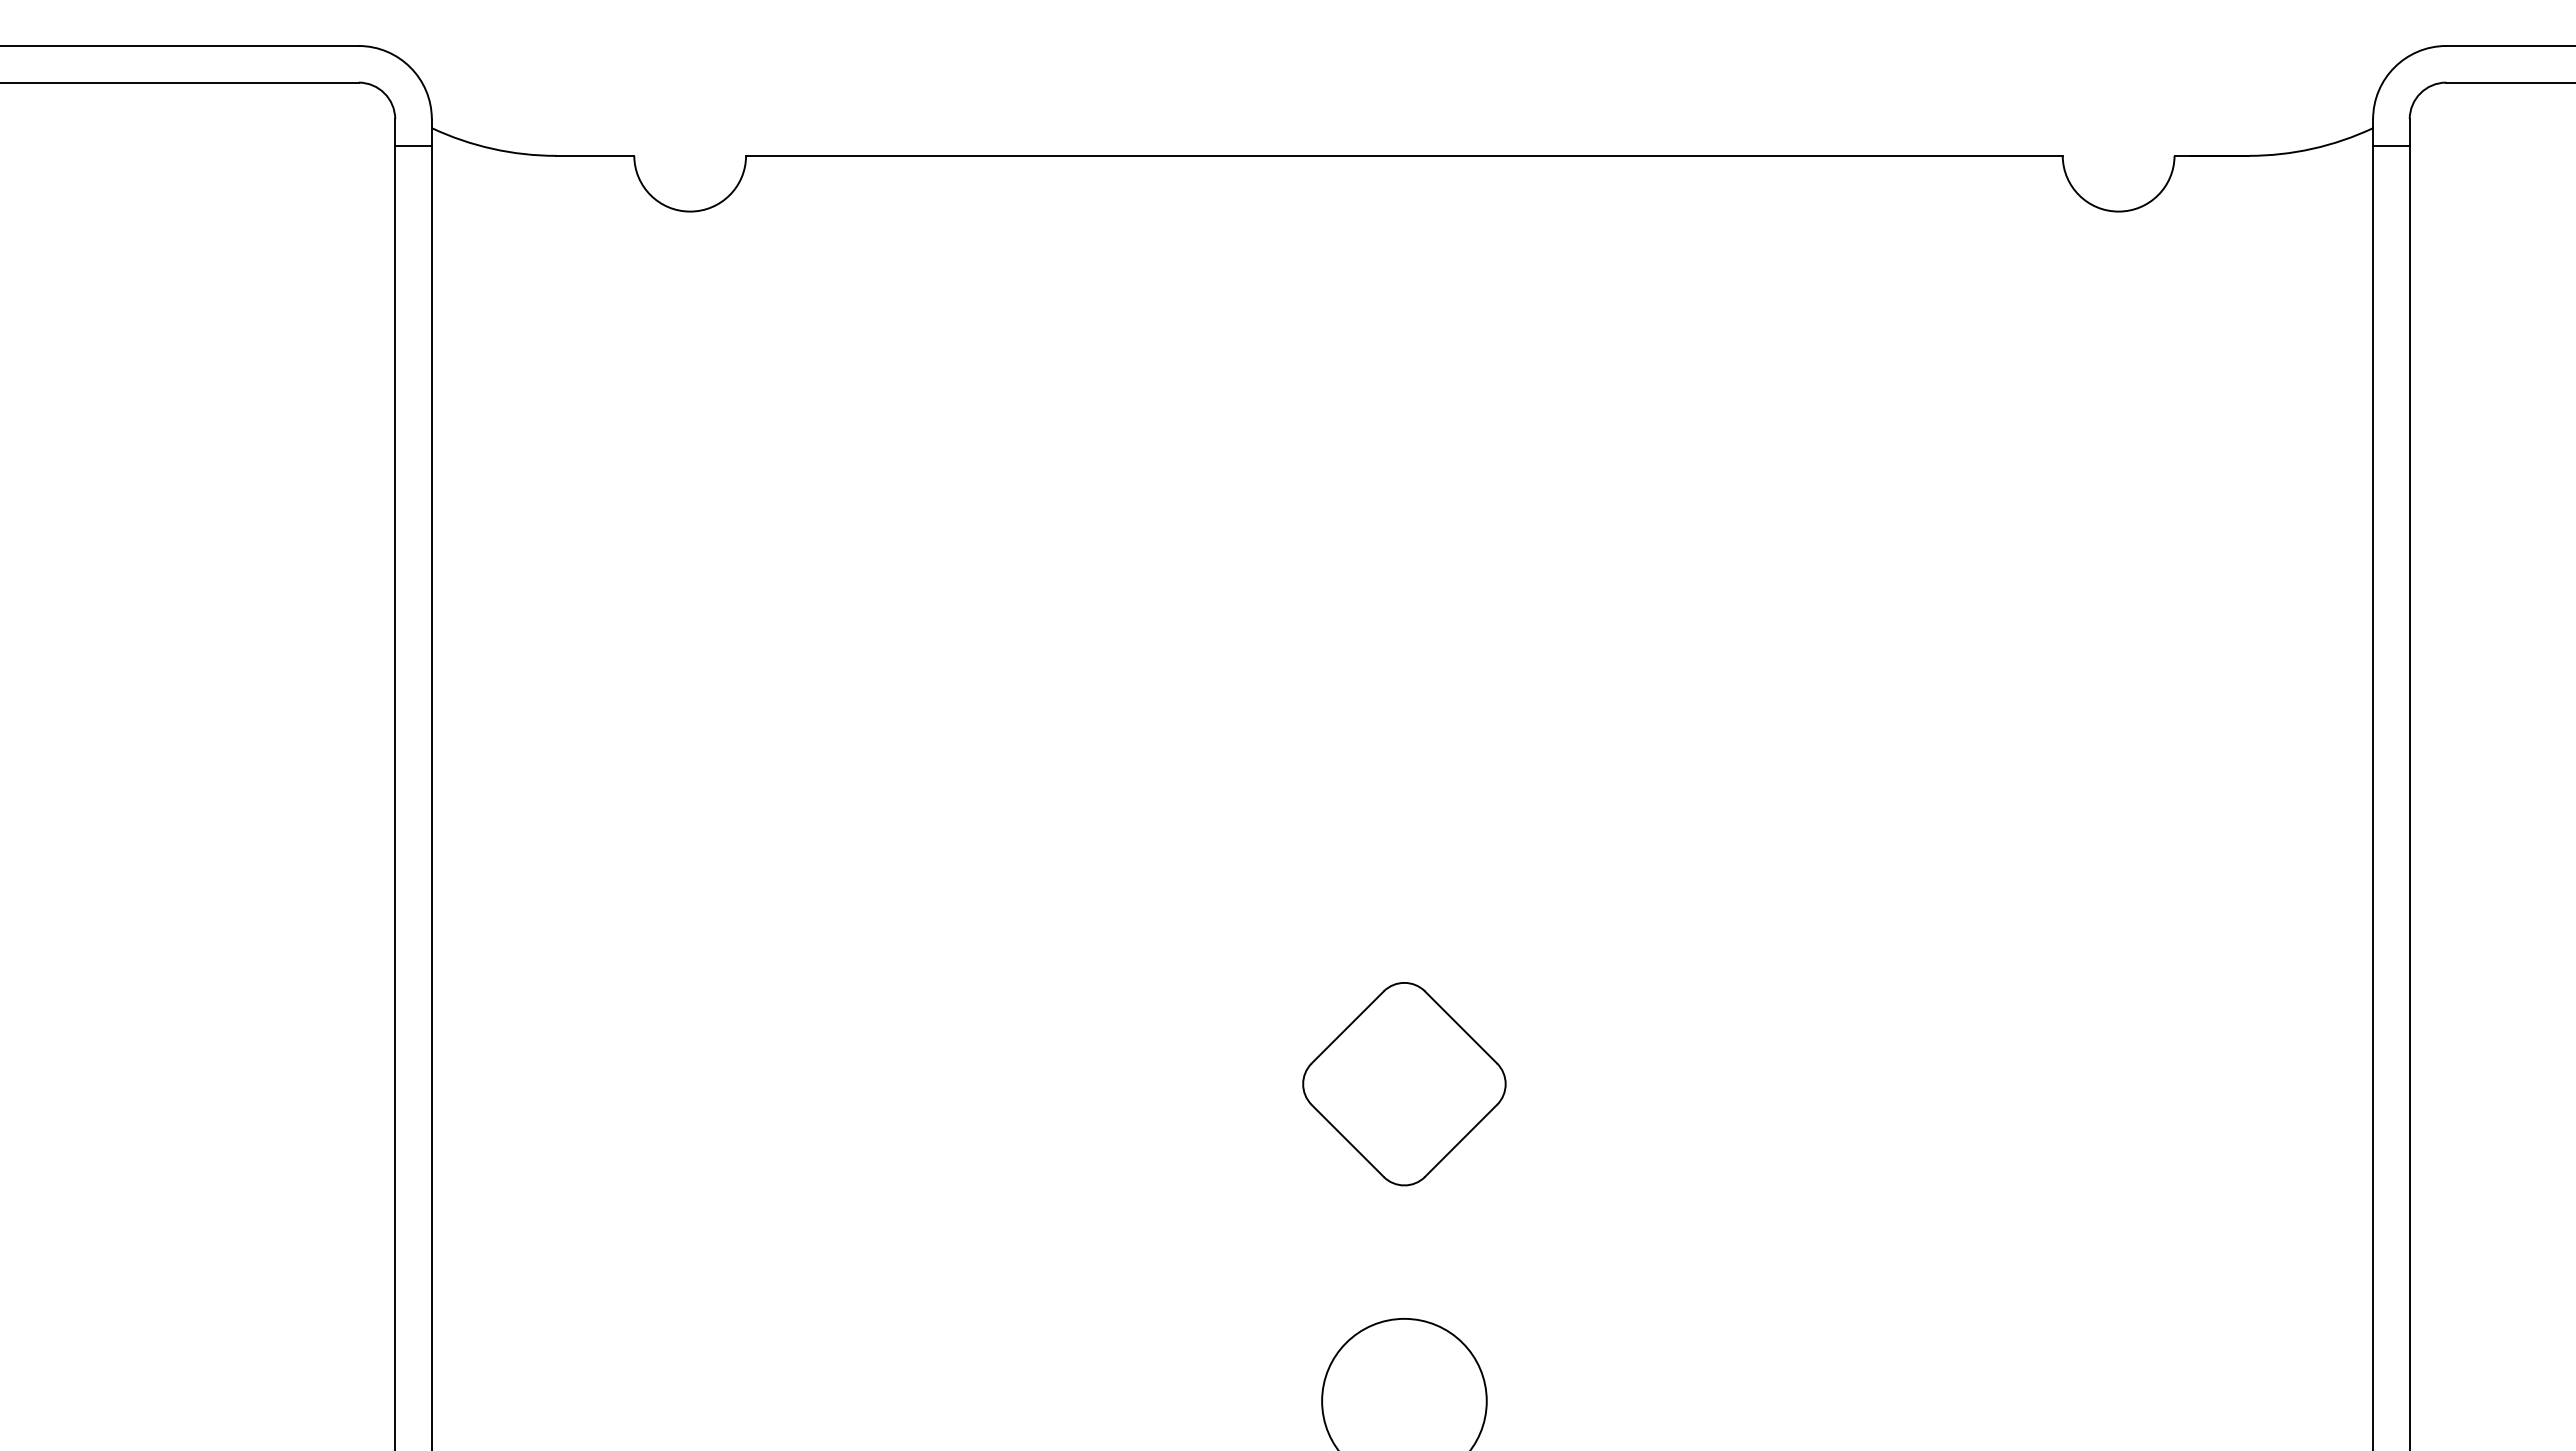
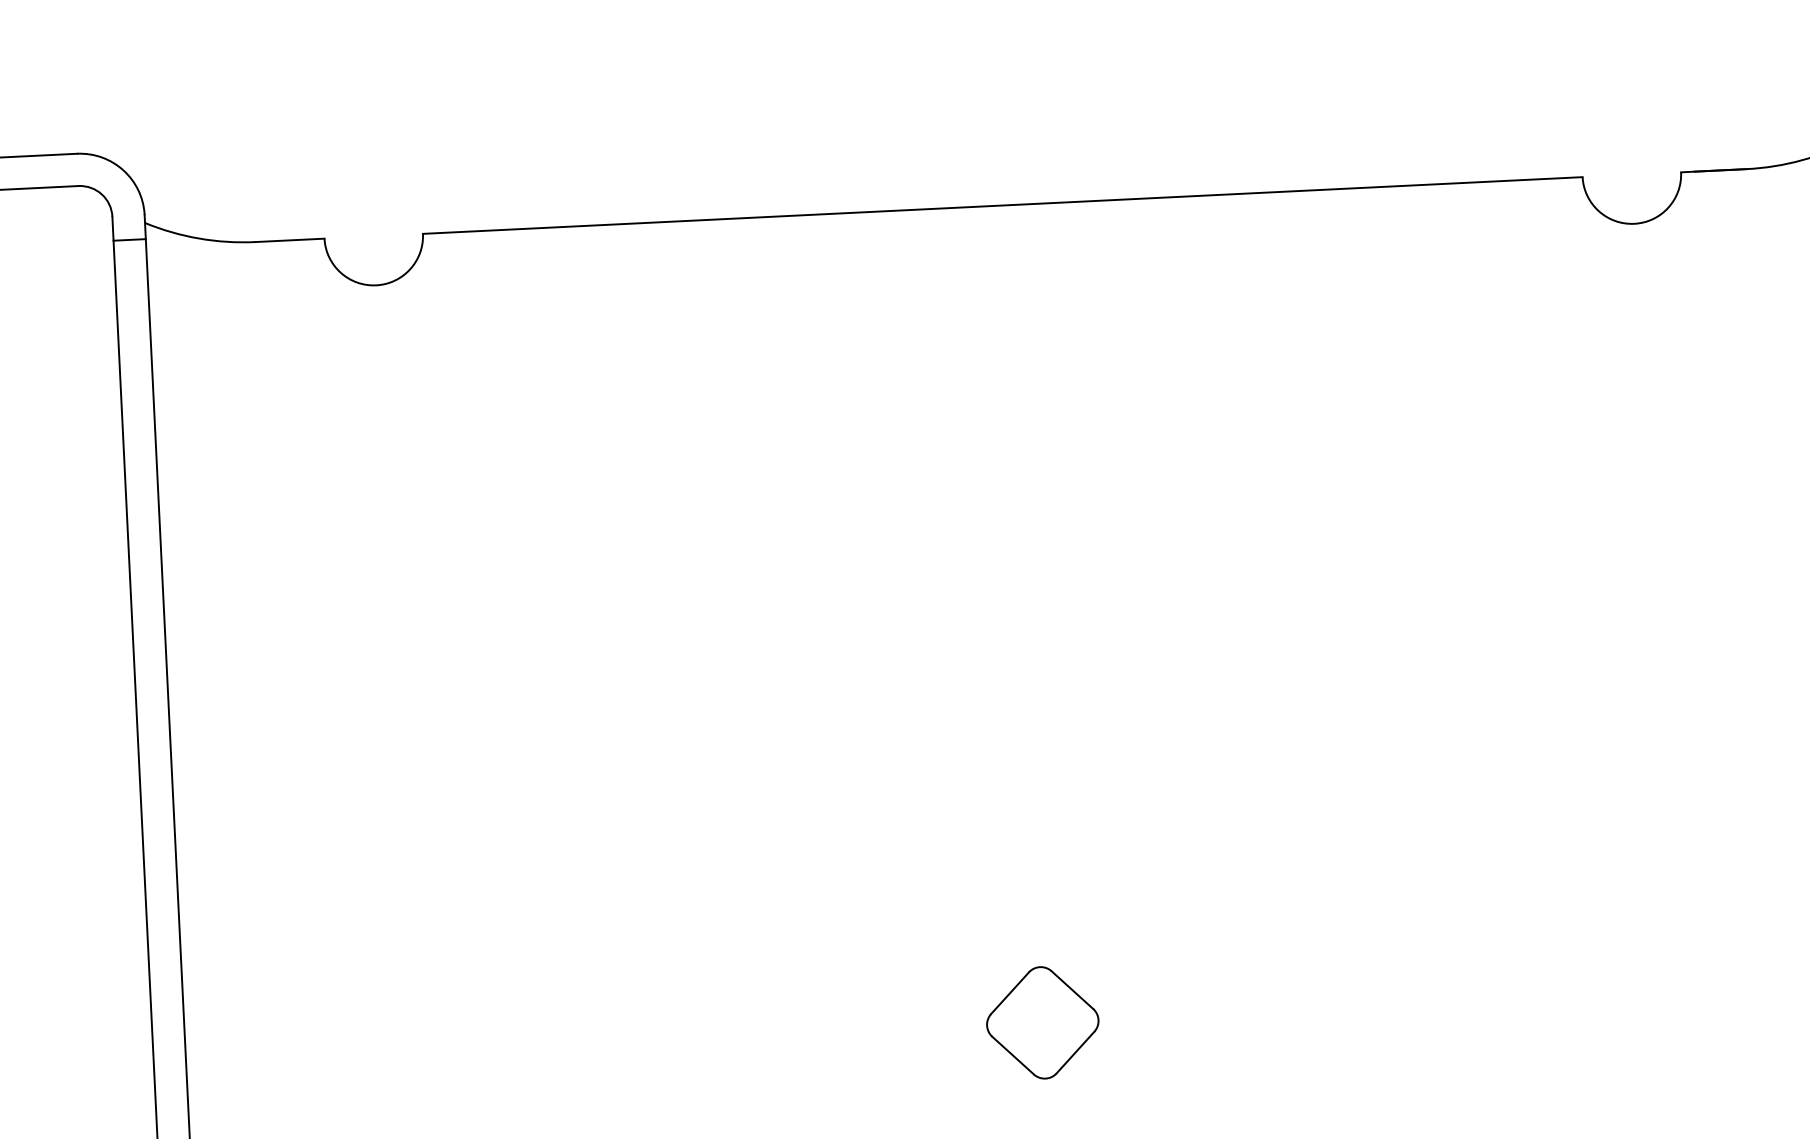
part: (1404, 1083) -> (1042, 1022), size x0.62

